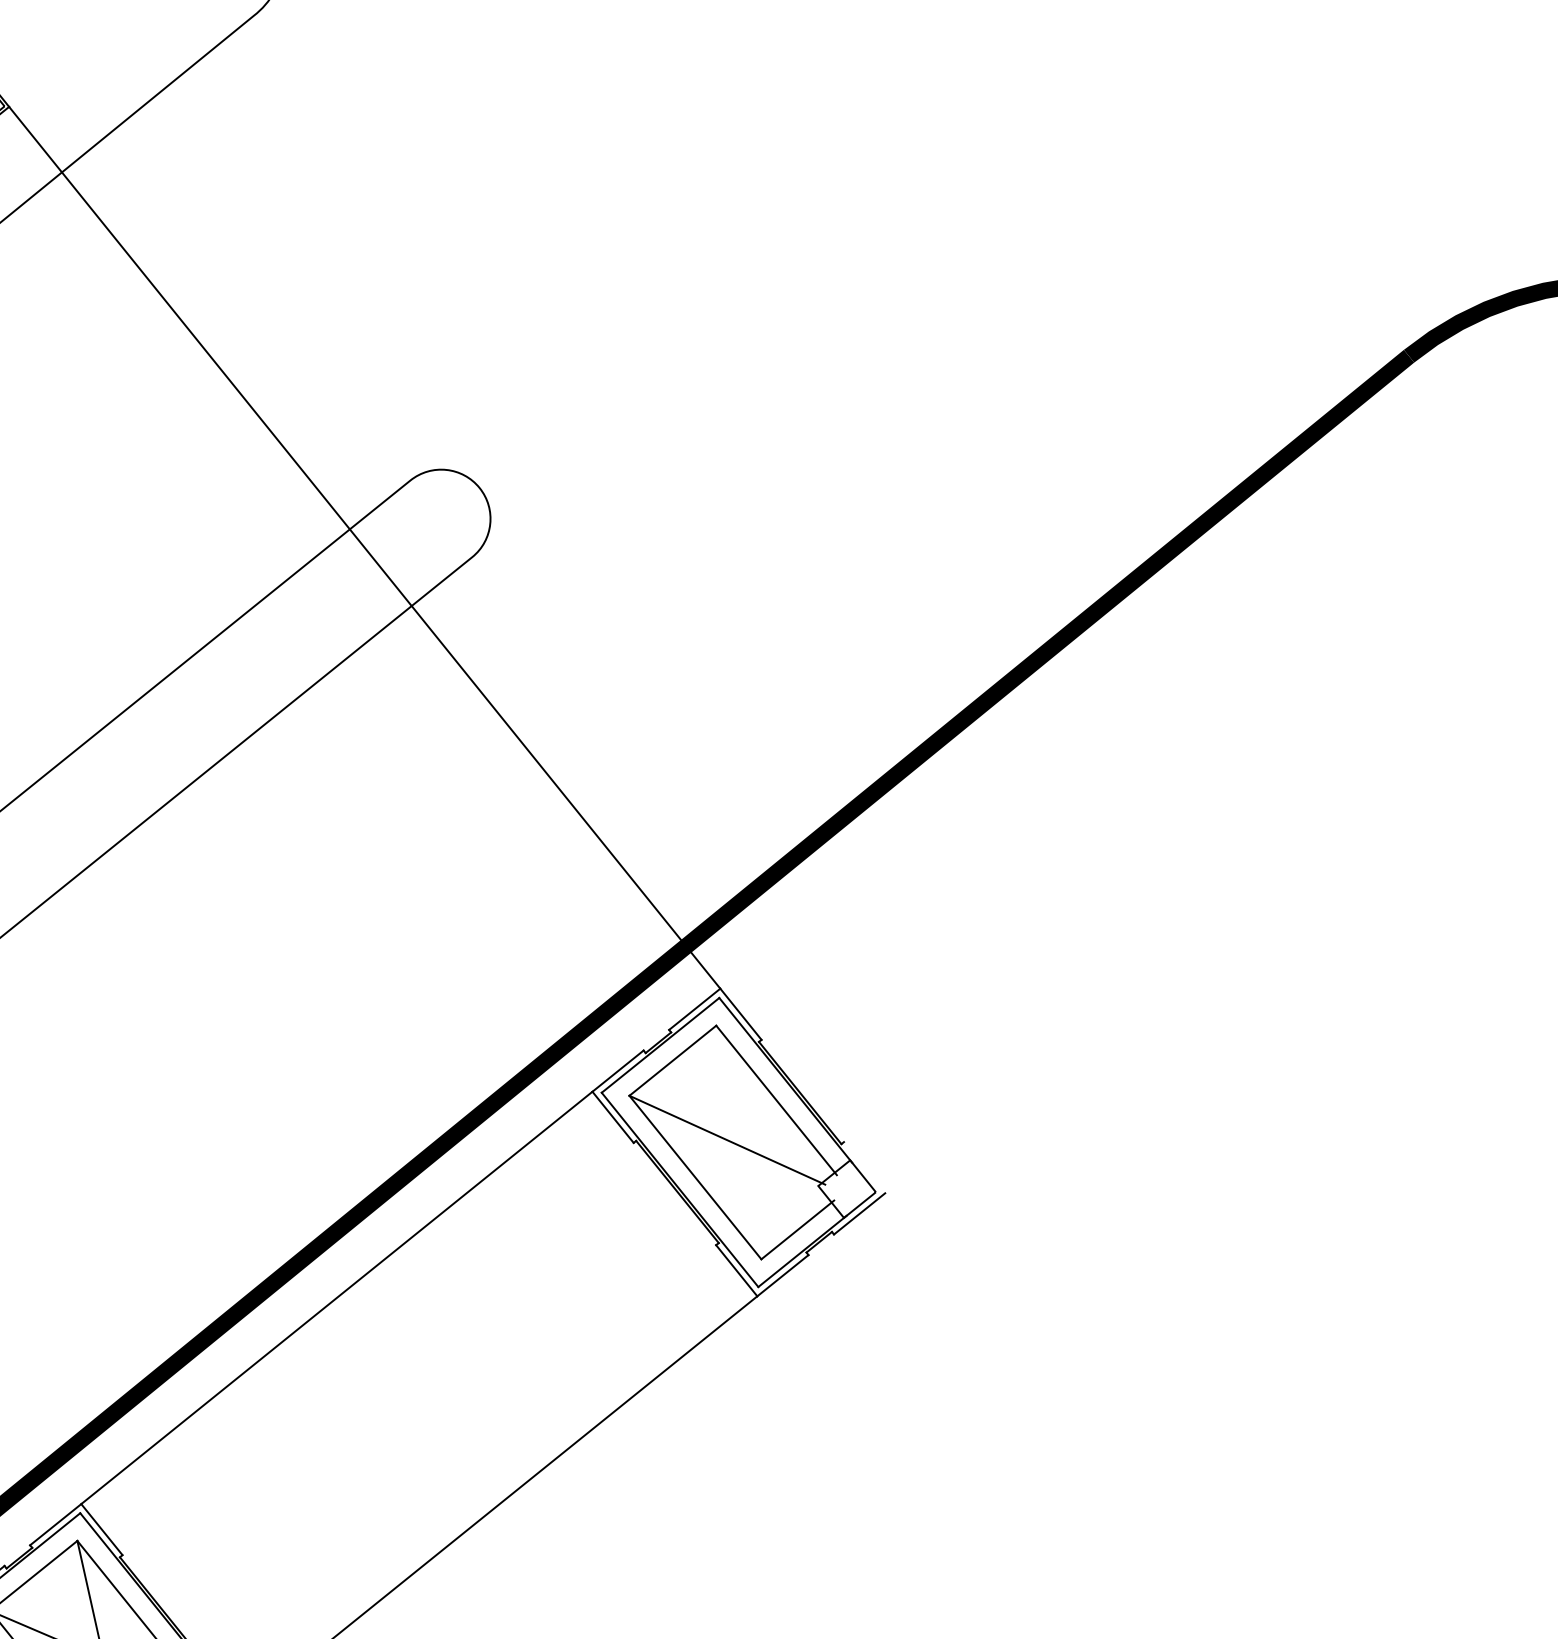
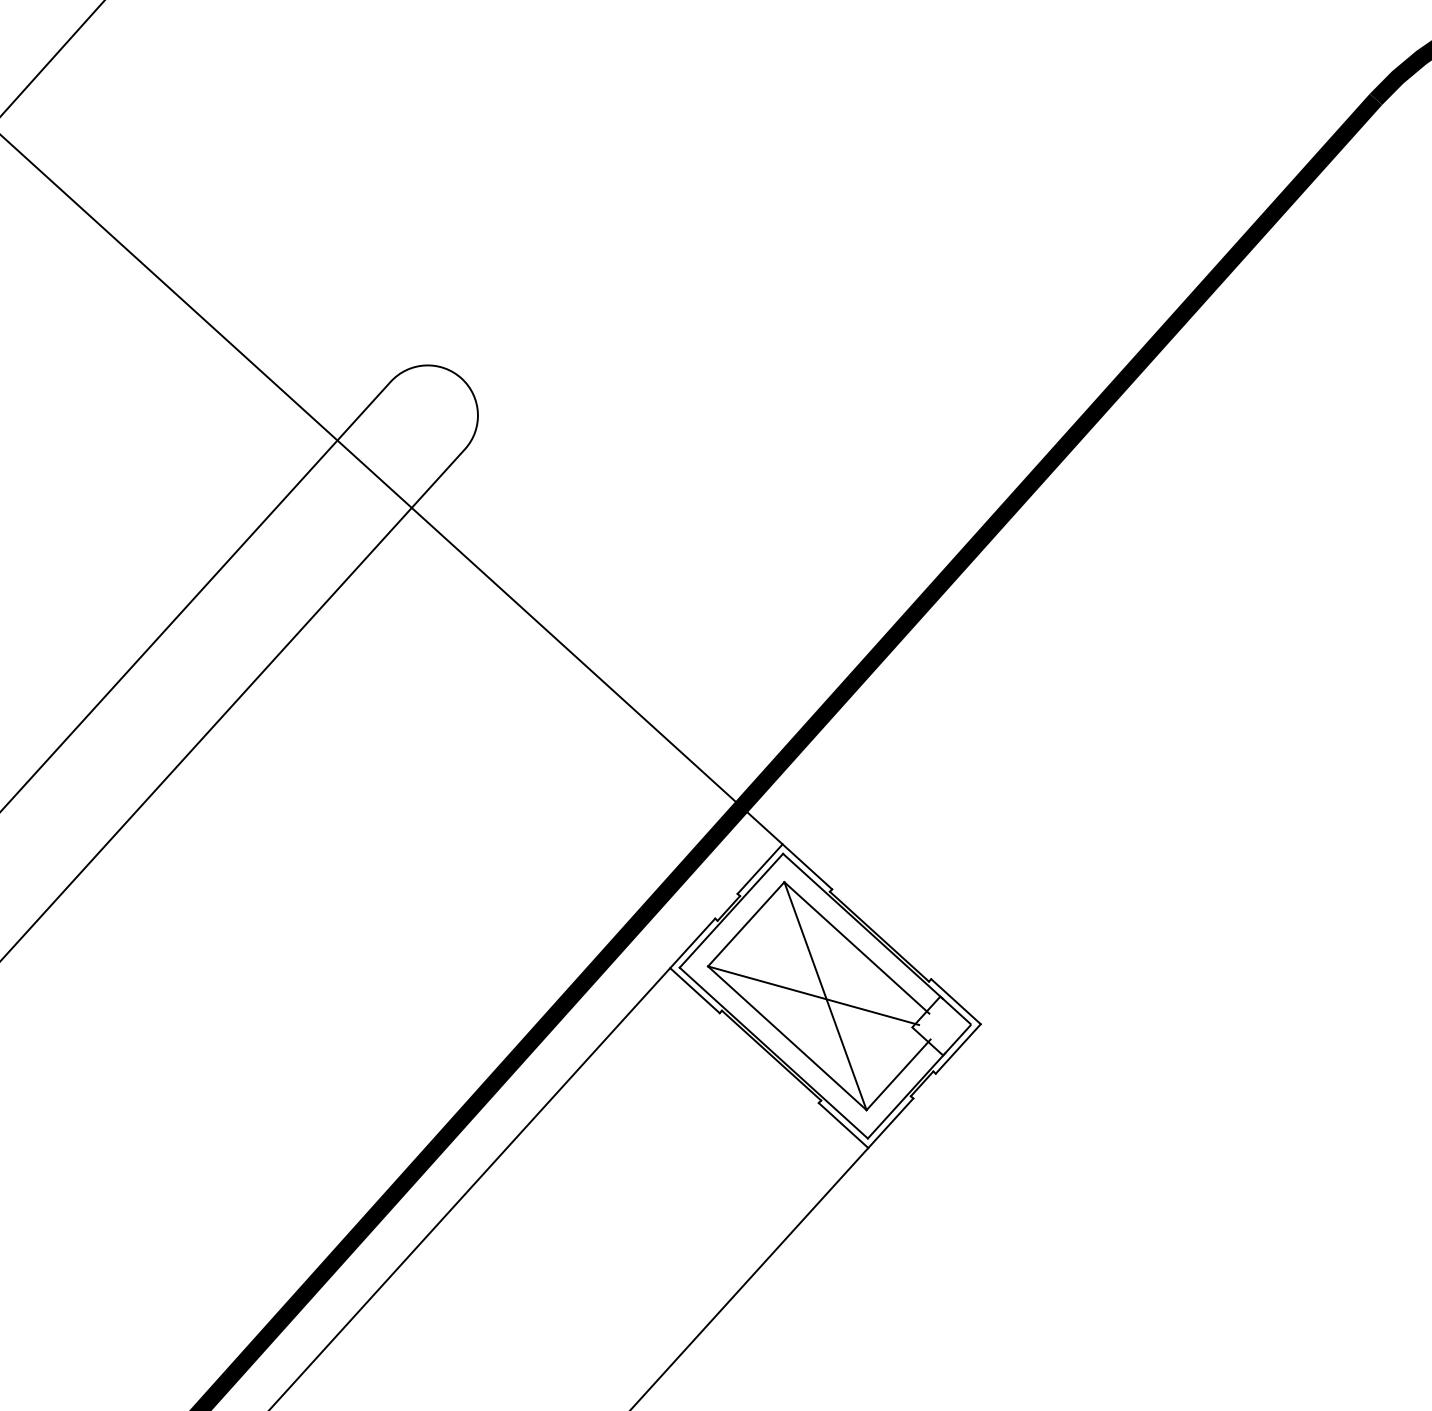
line: (738, 1142) -> (825, 996), added
line: (864, 1167) -> (955, 1001), added

